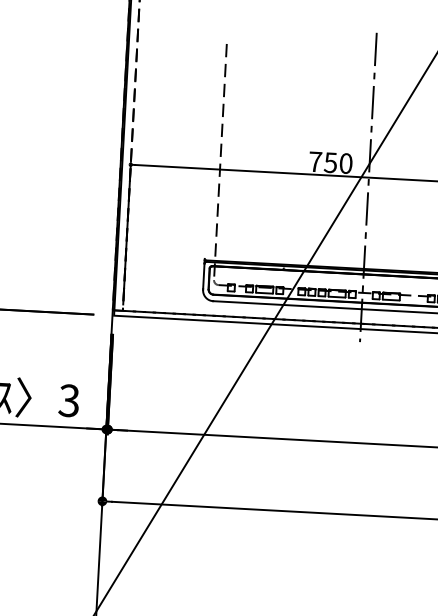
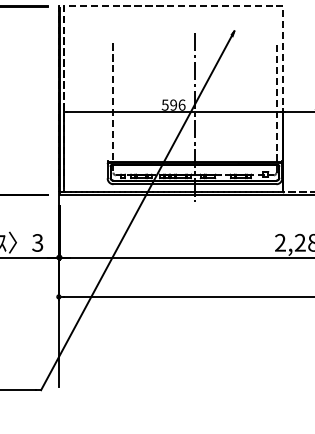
text: (330, 161) -> (173, 104), 750 -> 596

